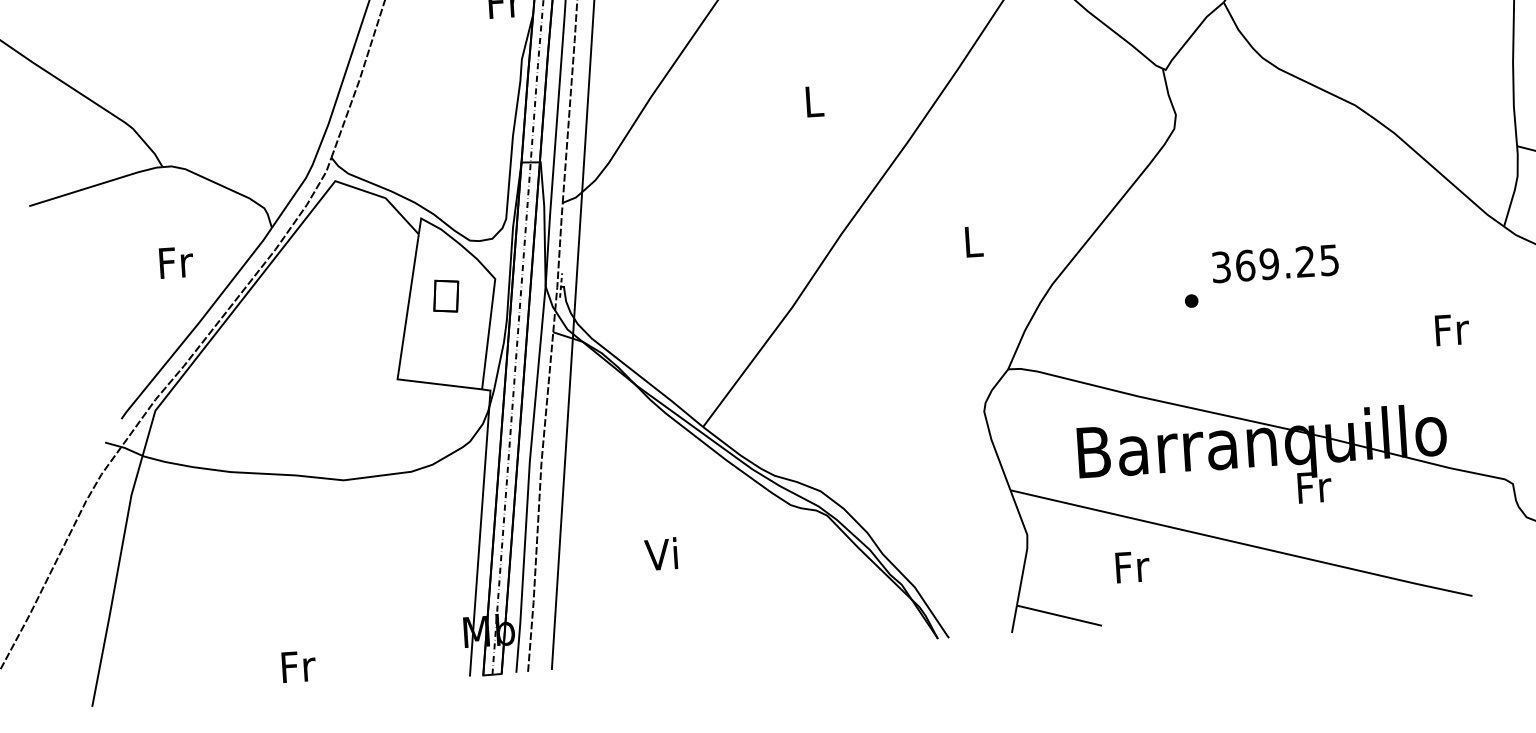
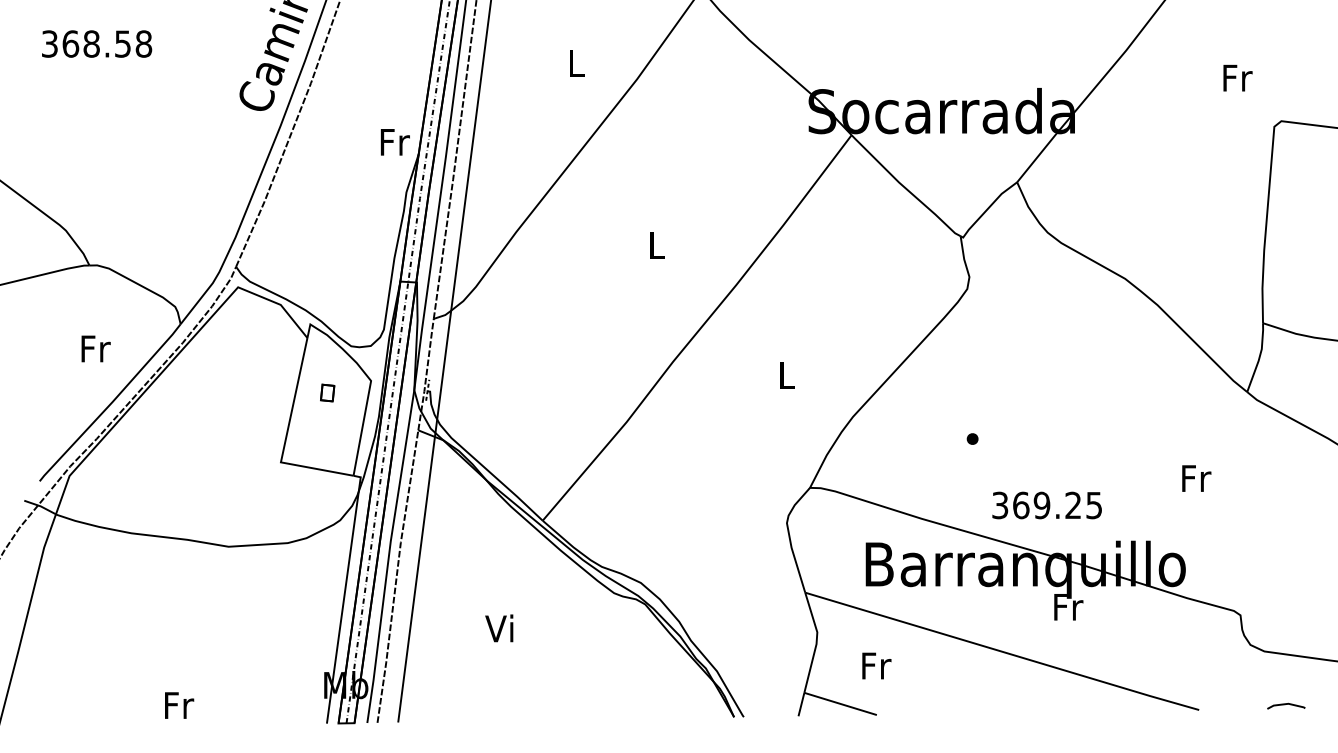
text: (1274, 263) -> (1046, 505), moved
part: (445, 295) -> (327, 392), size x0.6
text: (1132, 566) -> (876, 665), moved

